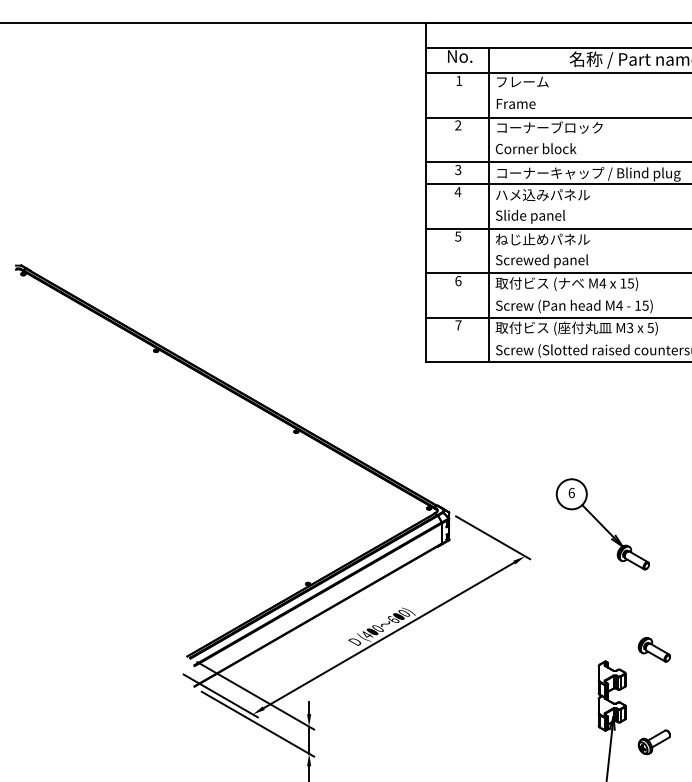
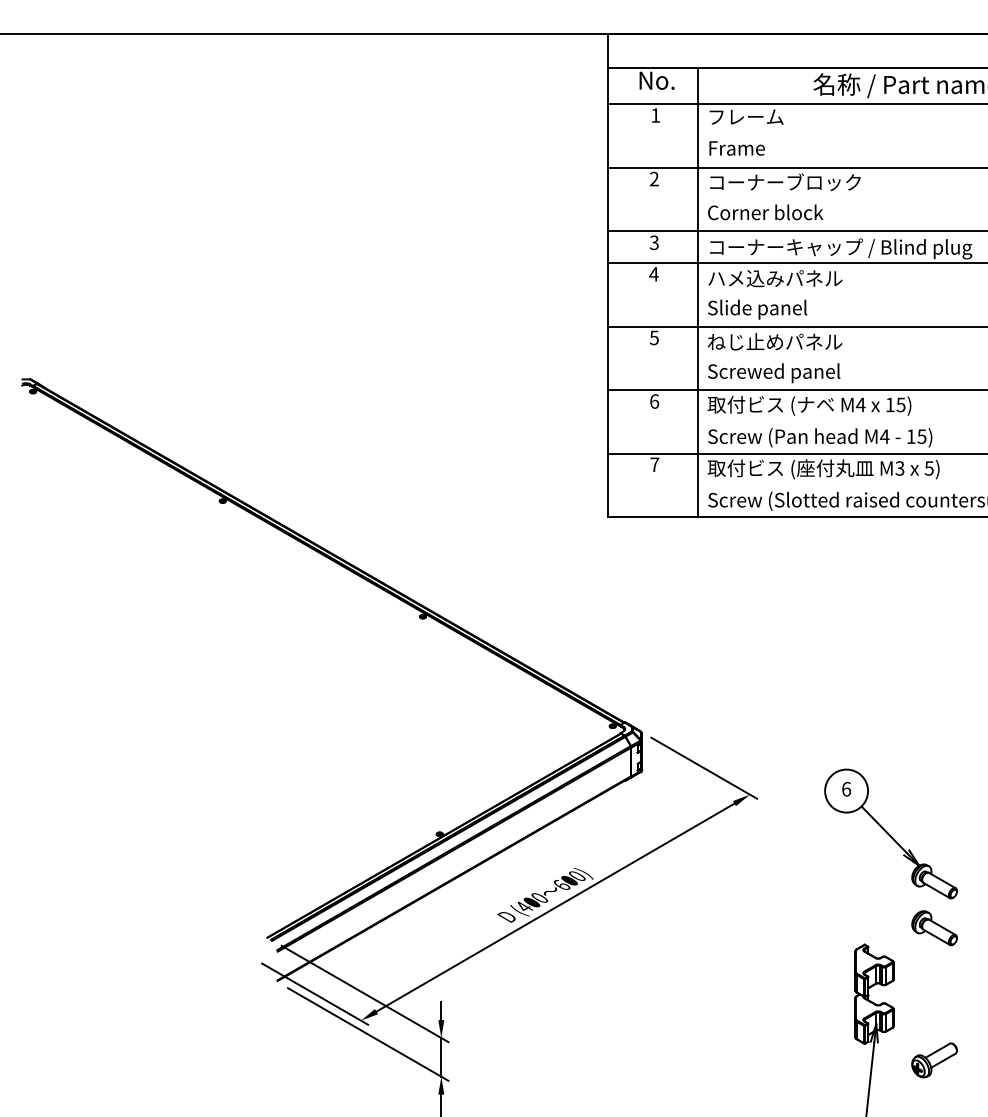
part: (602, 524) -> (890, 833), moved

